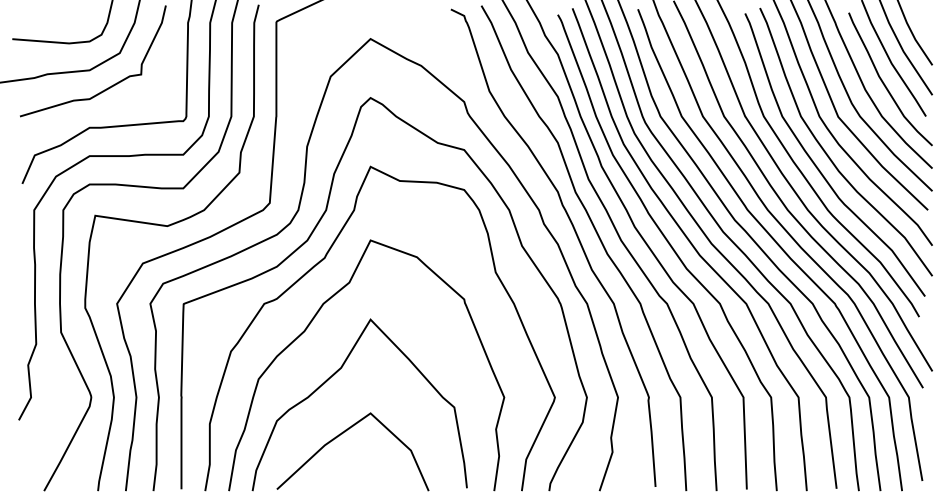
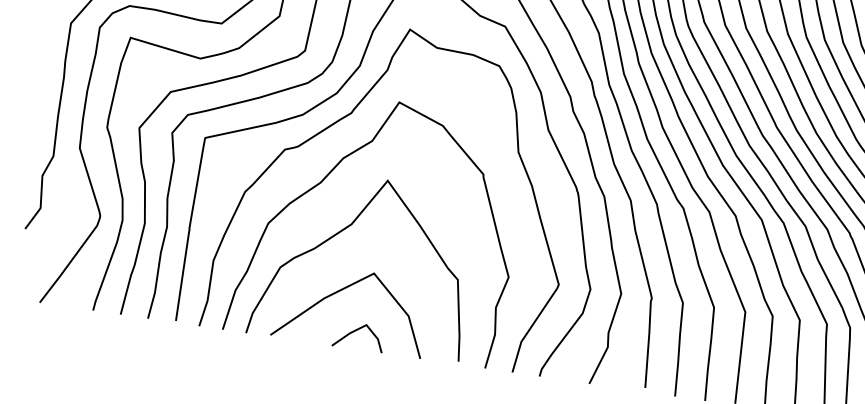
line: (362, 472) -> (357, 330), added

